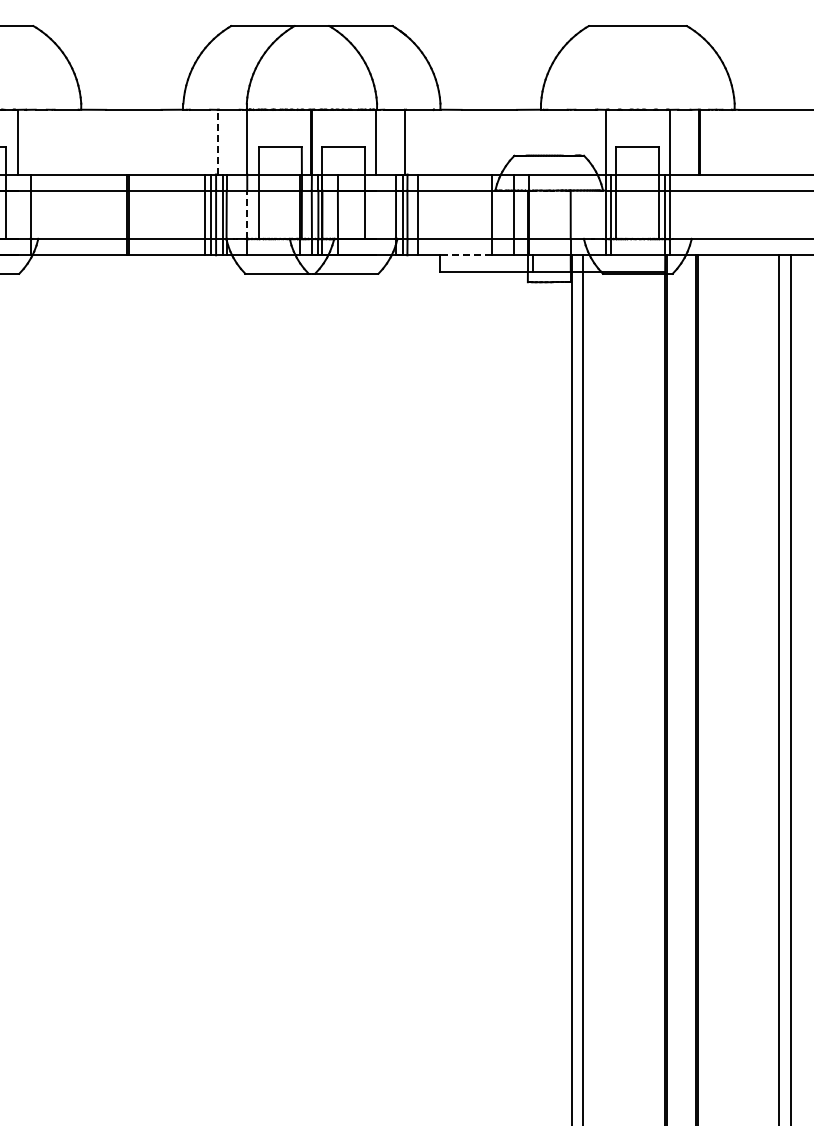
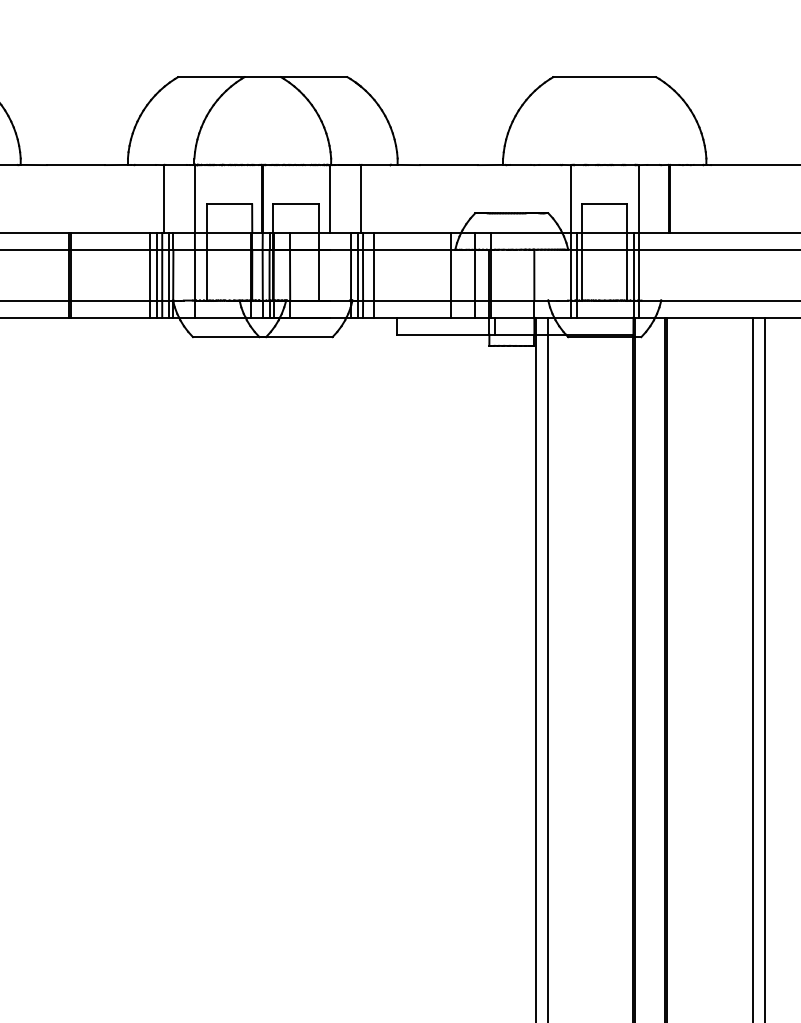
line: (217, 141) -> (163, 198), dashed -> solid
line: (247, 214) -> (195, 274), dashed -> solid
line: (465, 255) -> (423, 317), dashed -> solid

